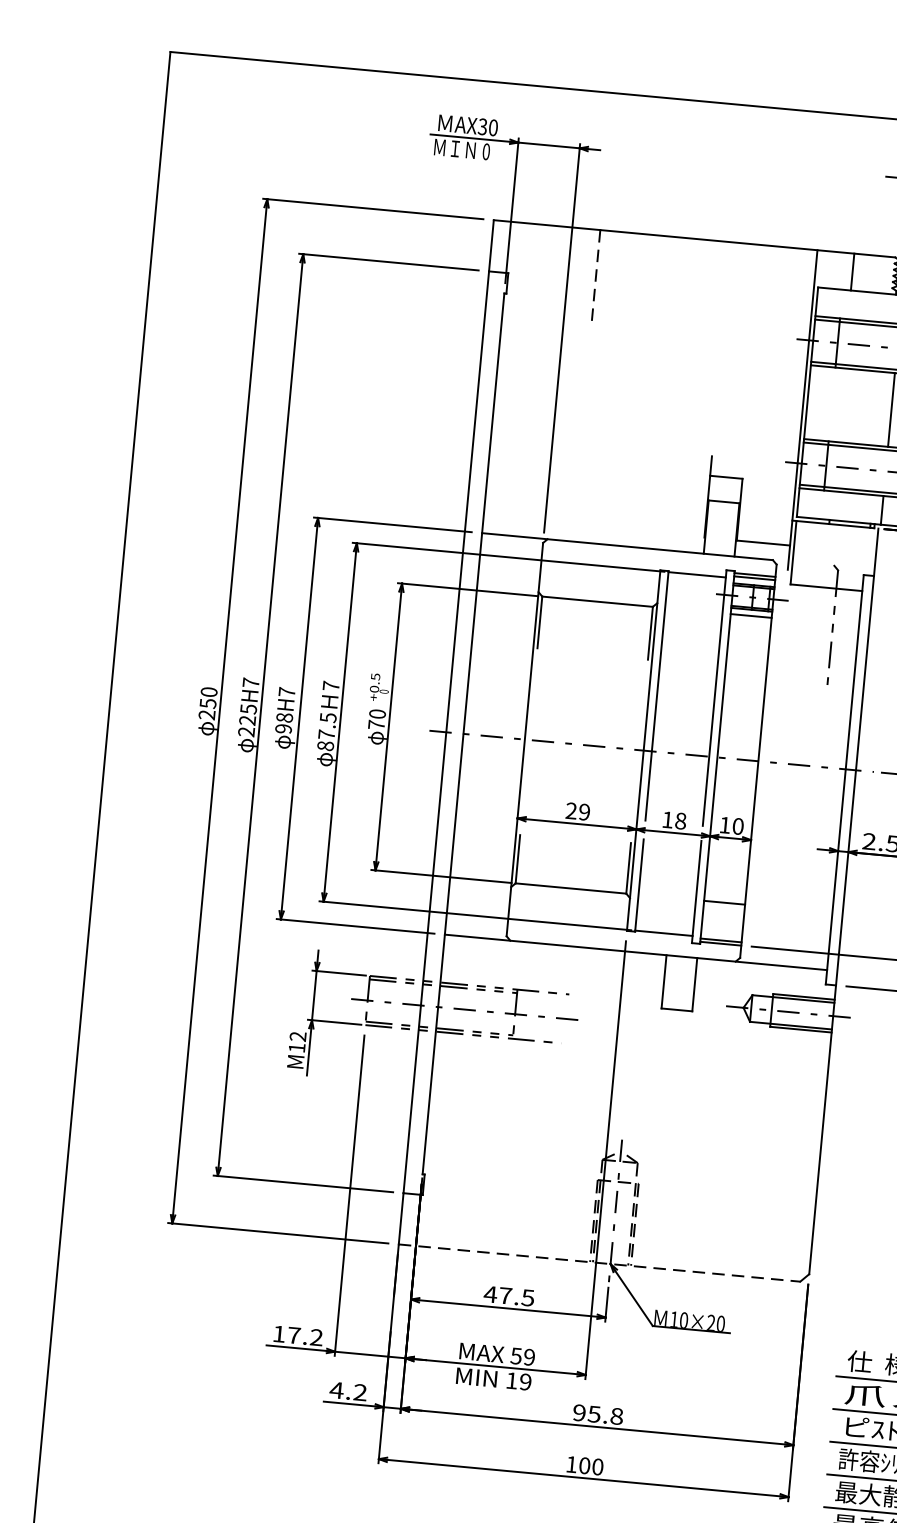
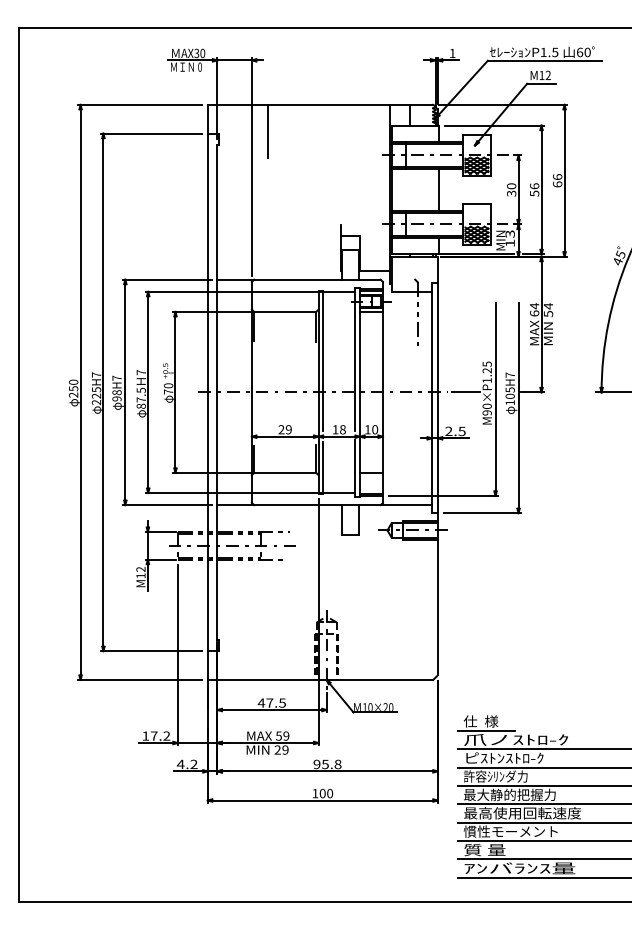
line: (595, 277) -> (267, 131), dashed -> solid
line: (599, 1262) -> (320, 679), dashed -> solid
text: (511, 1379) -> (277, 749), 19 -> 29

